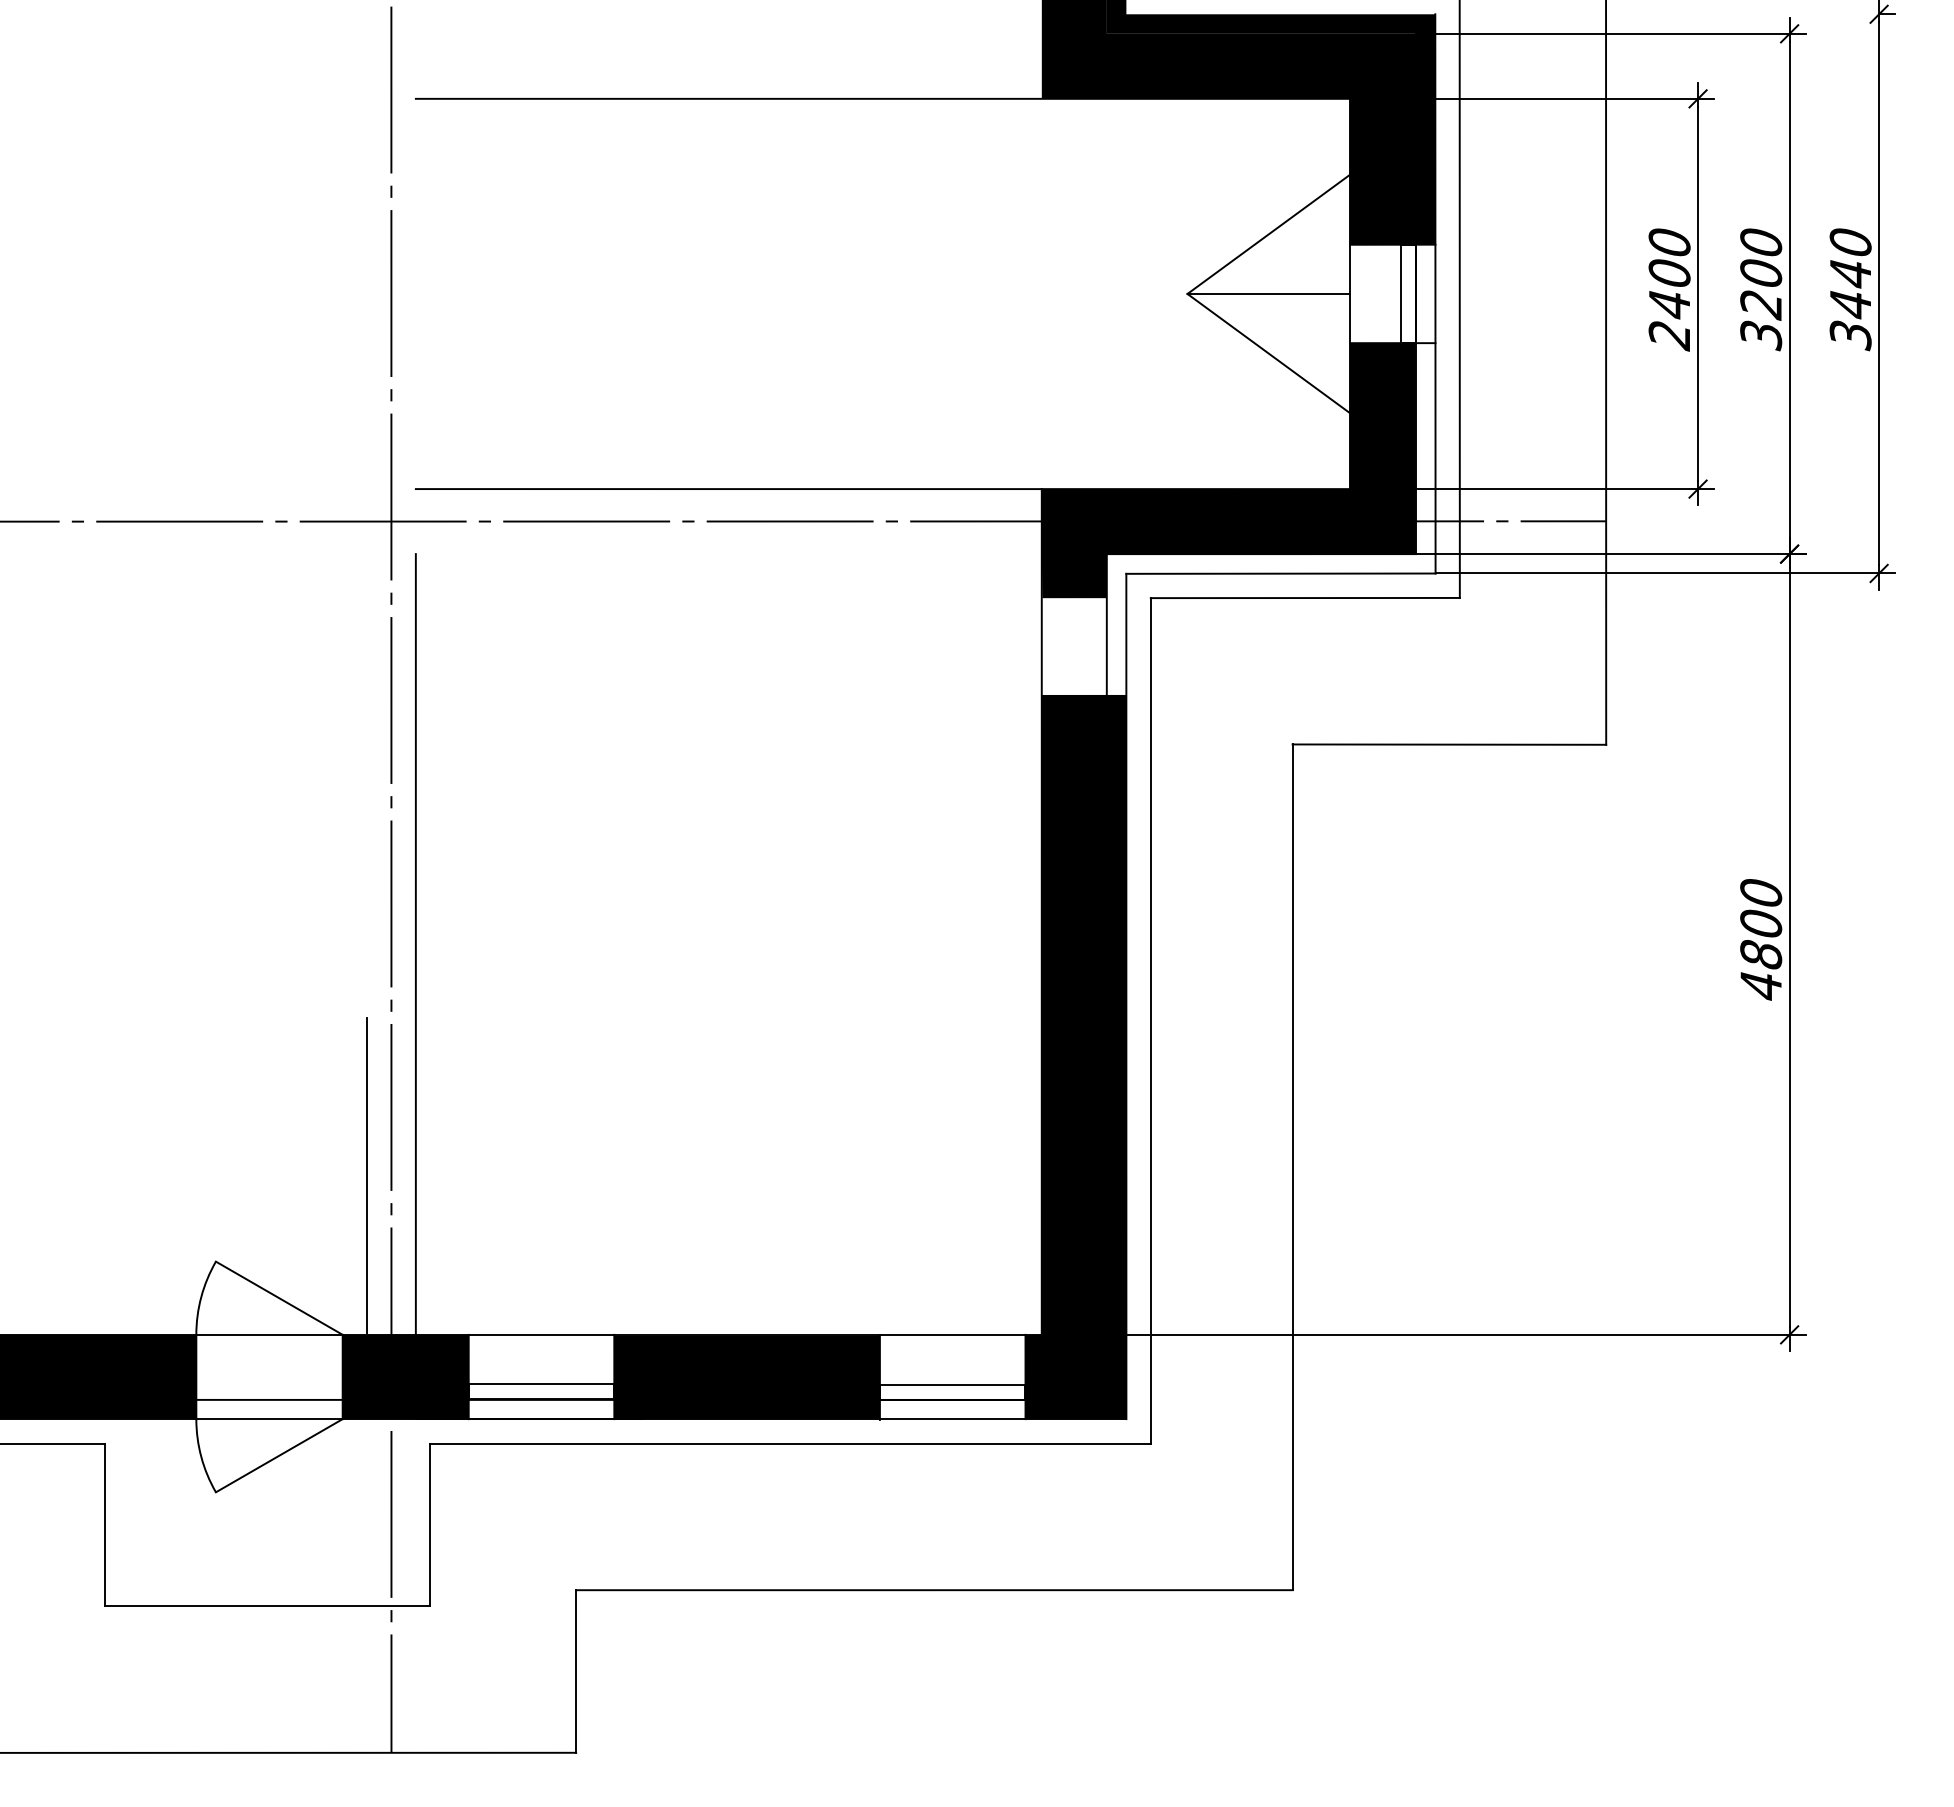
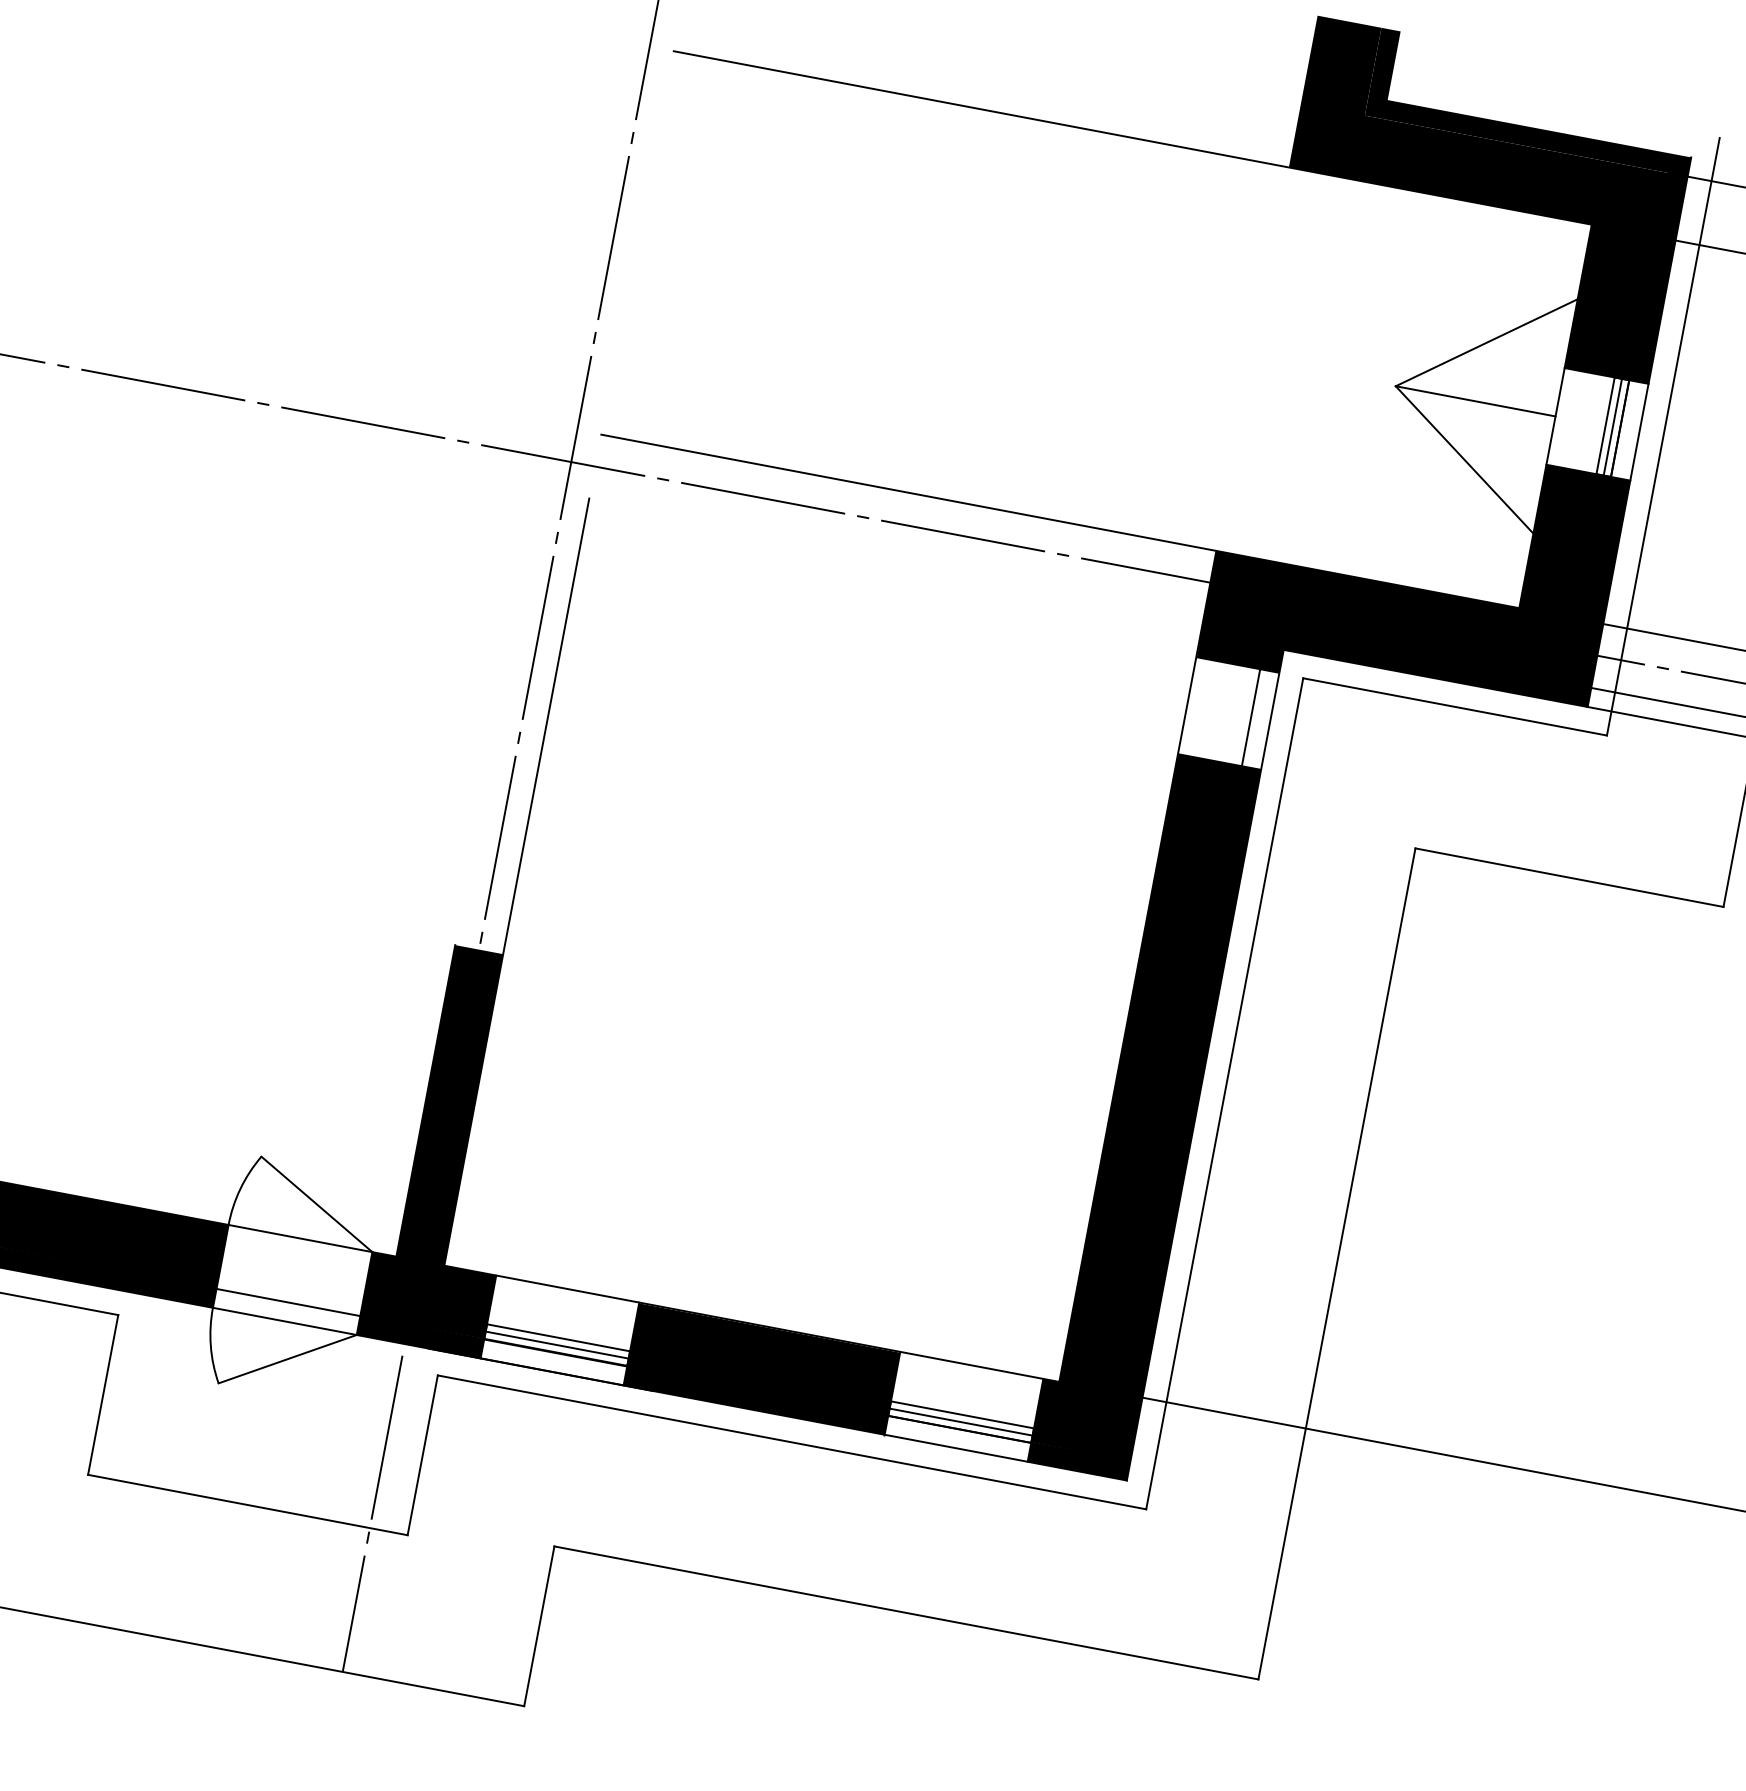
line: (1408, 293) -> (1613, 426), added
fill: (1270, 470) -> (1444, 575), added
fill: (391, 1175) -> (449, 1104), added
line: (541, 1391) -> (557, 1344), added
line: (952, 1392) -> (960, 1422), added

